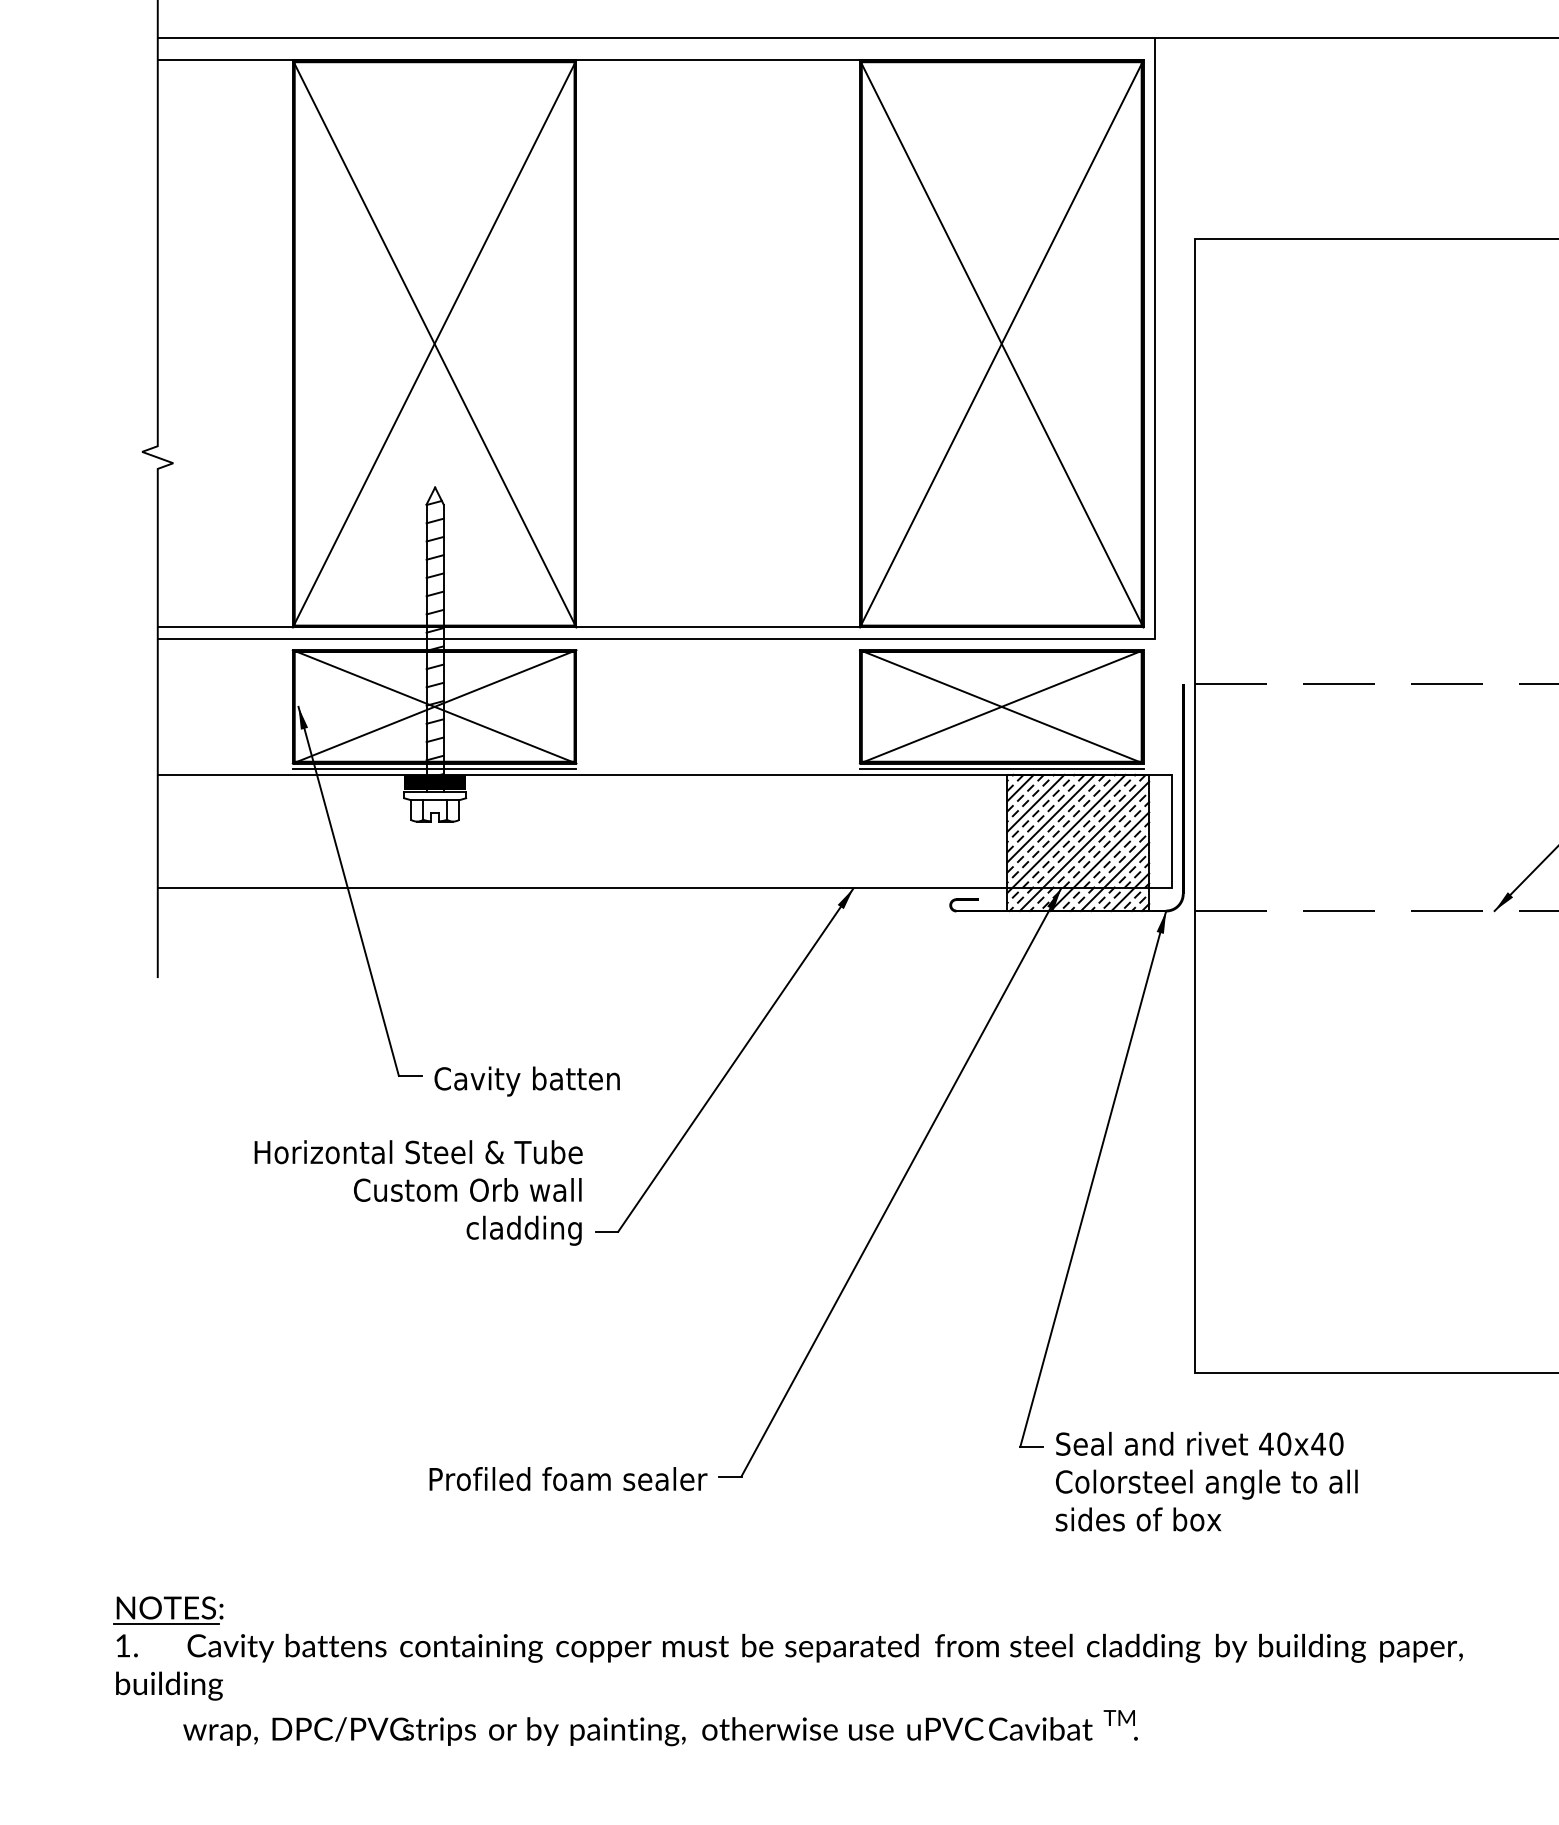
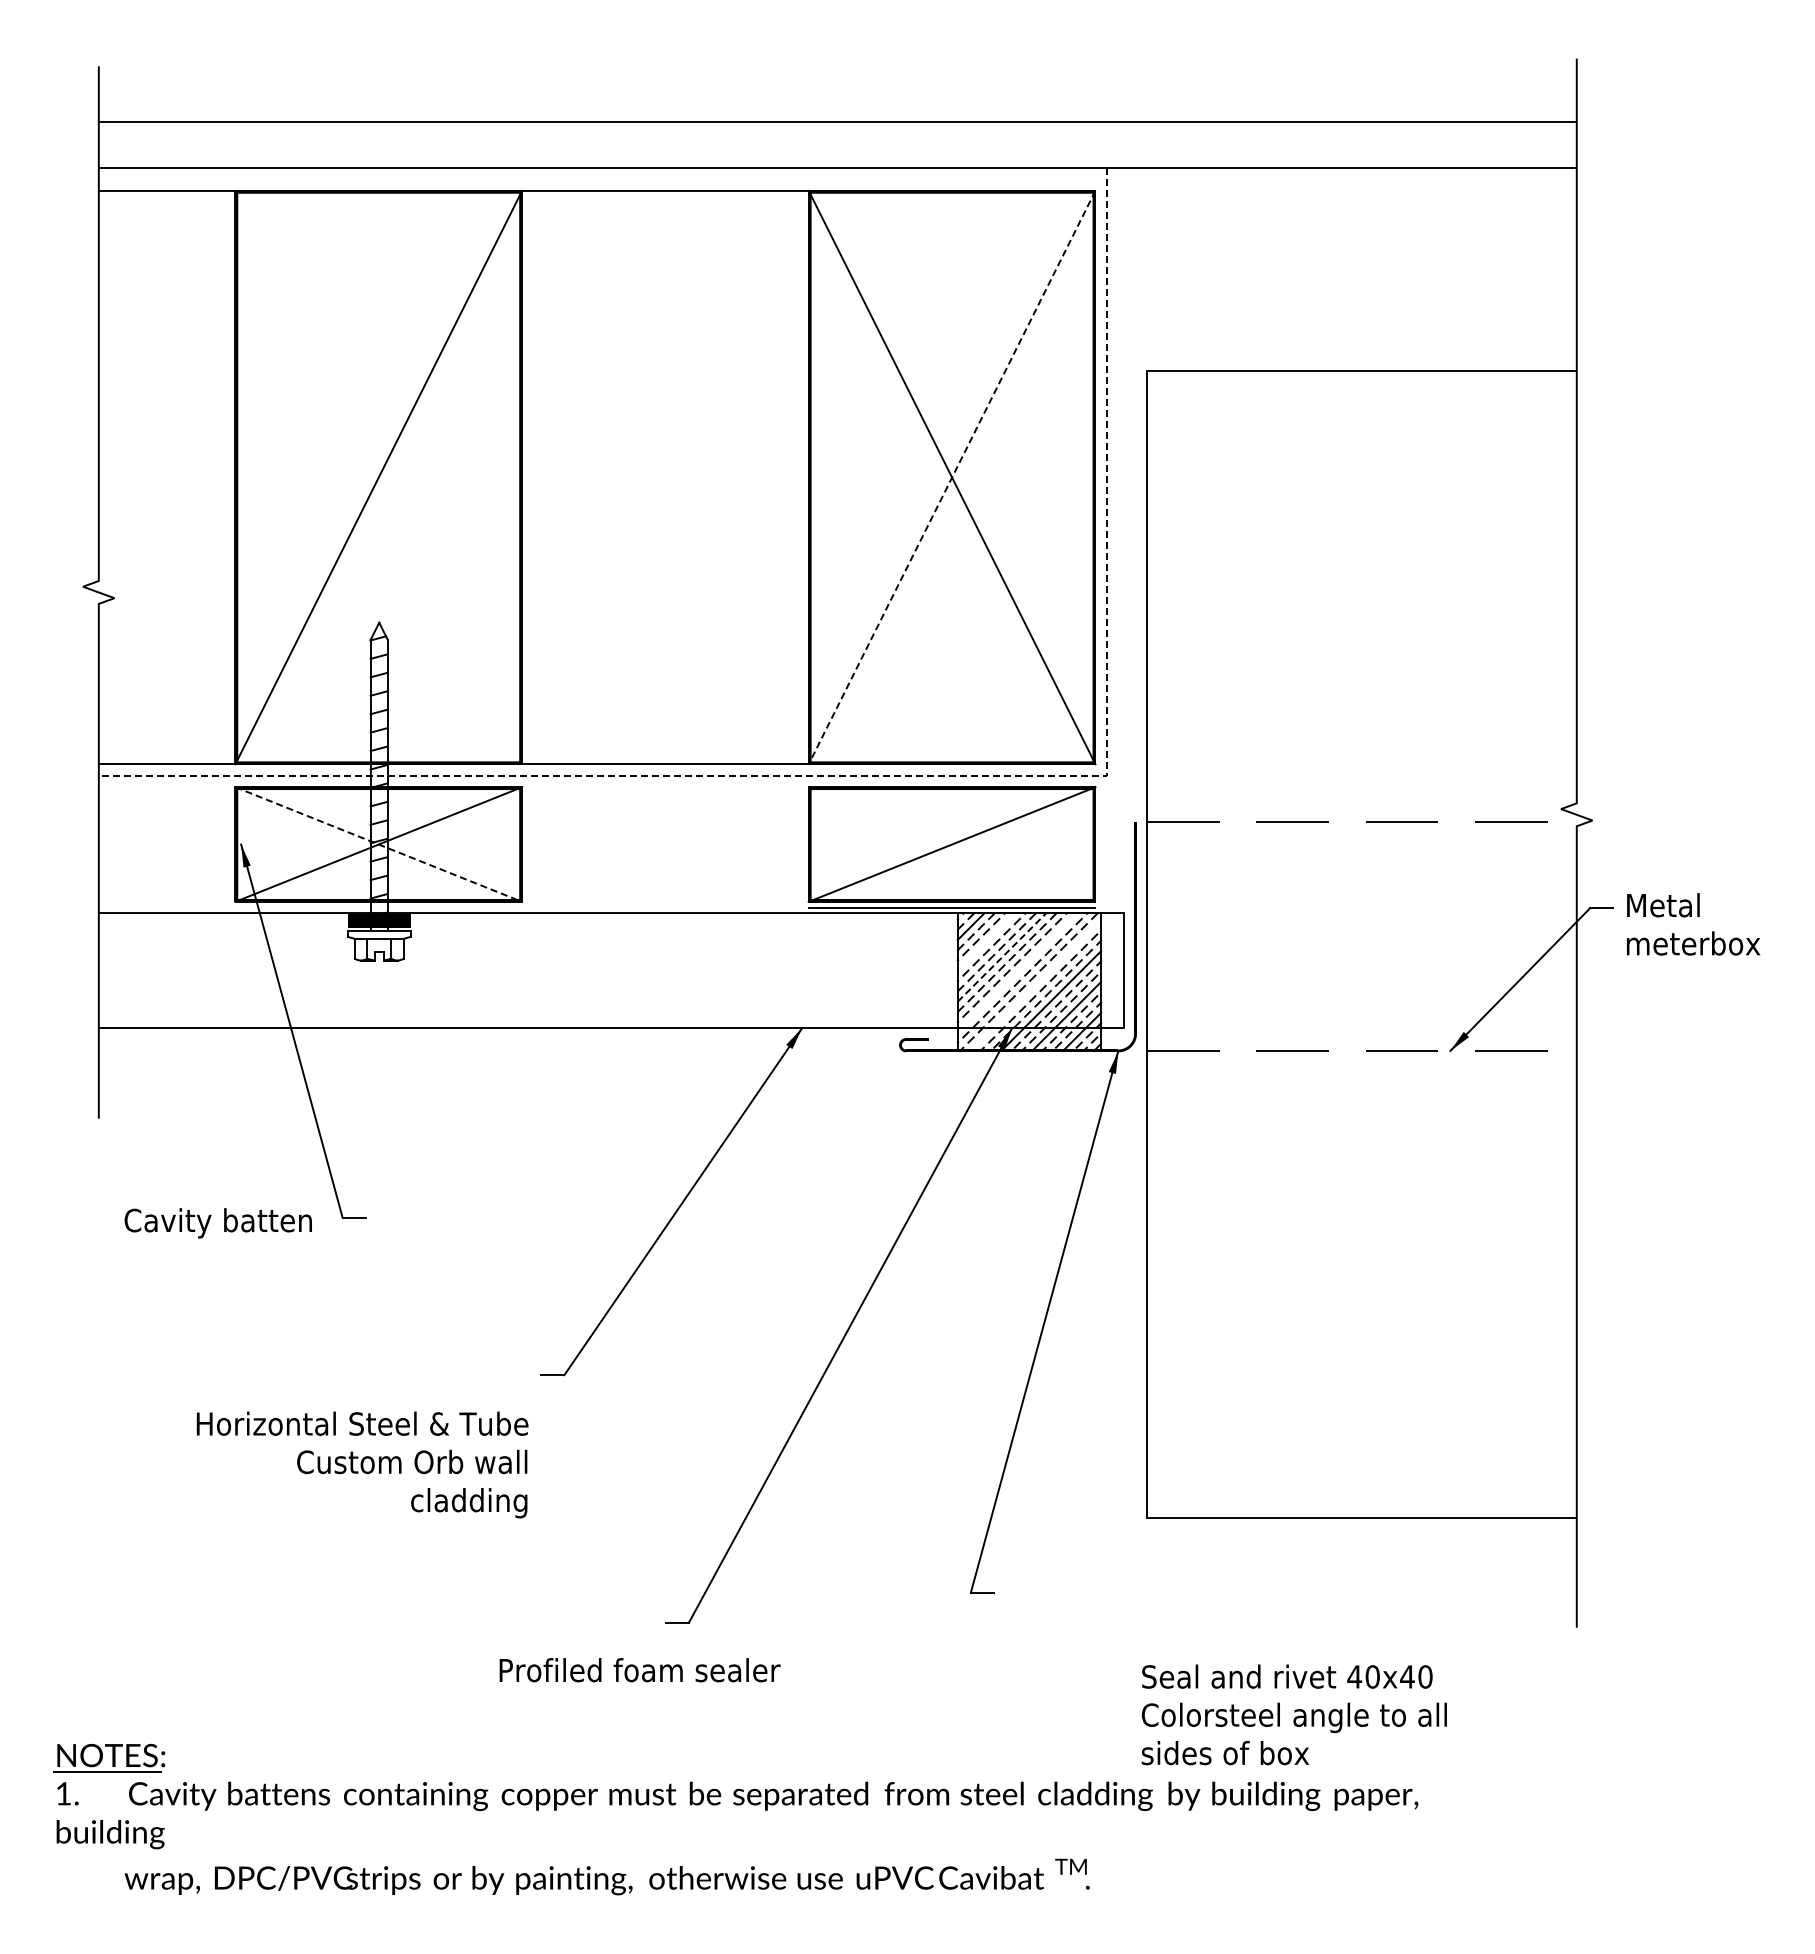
line: (434, 343) -> (378, 477), removed
line: (1002, 343) -> (952, 477), solid -> dashed
line: (957, 638) -> (907, 775), solid -> dashed
line: (435, 706) -> (379, 844), solid -> dashed
line: (1001, 706) -> (951, 844), removed
line: (434, 769) -> (378, 907), removed
line: (1035, 802) -> (986, 941), removed
line: (1051, 818) -> (1002, 957), solid -> dashed
line: (1066, 833) -> (1017, 972), removed
line: (1084, 846) -> (1035, 985), removed
text: (526, 1081) -> (217, 1223), moved
text: (418, 1192) -> (362, 1464), moved
text: (567, 1479) -> (639, 1670), moved
text: (1205, 1481) -> (1293, 1714), moved

